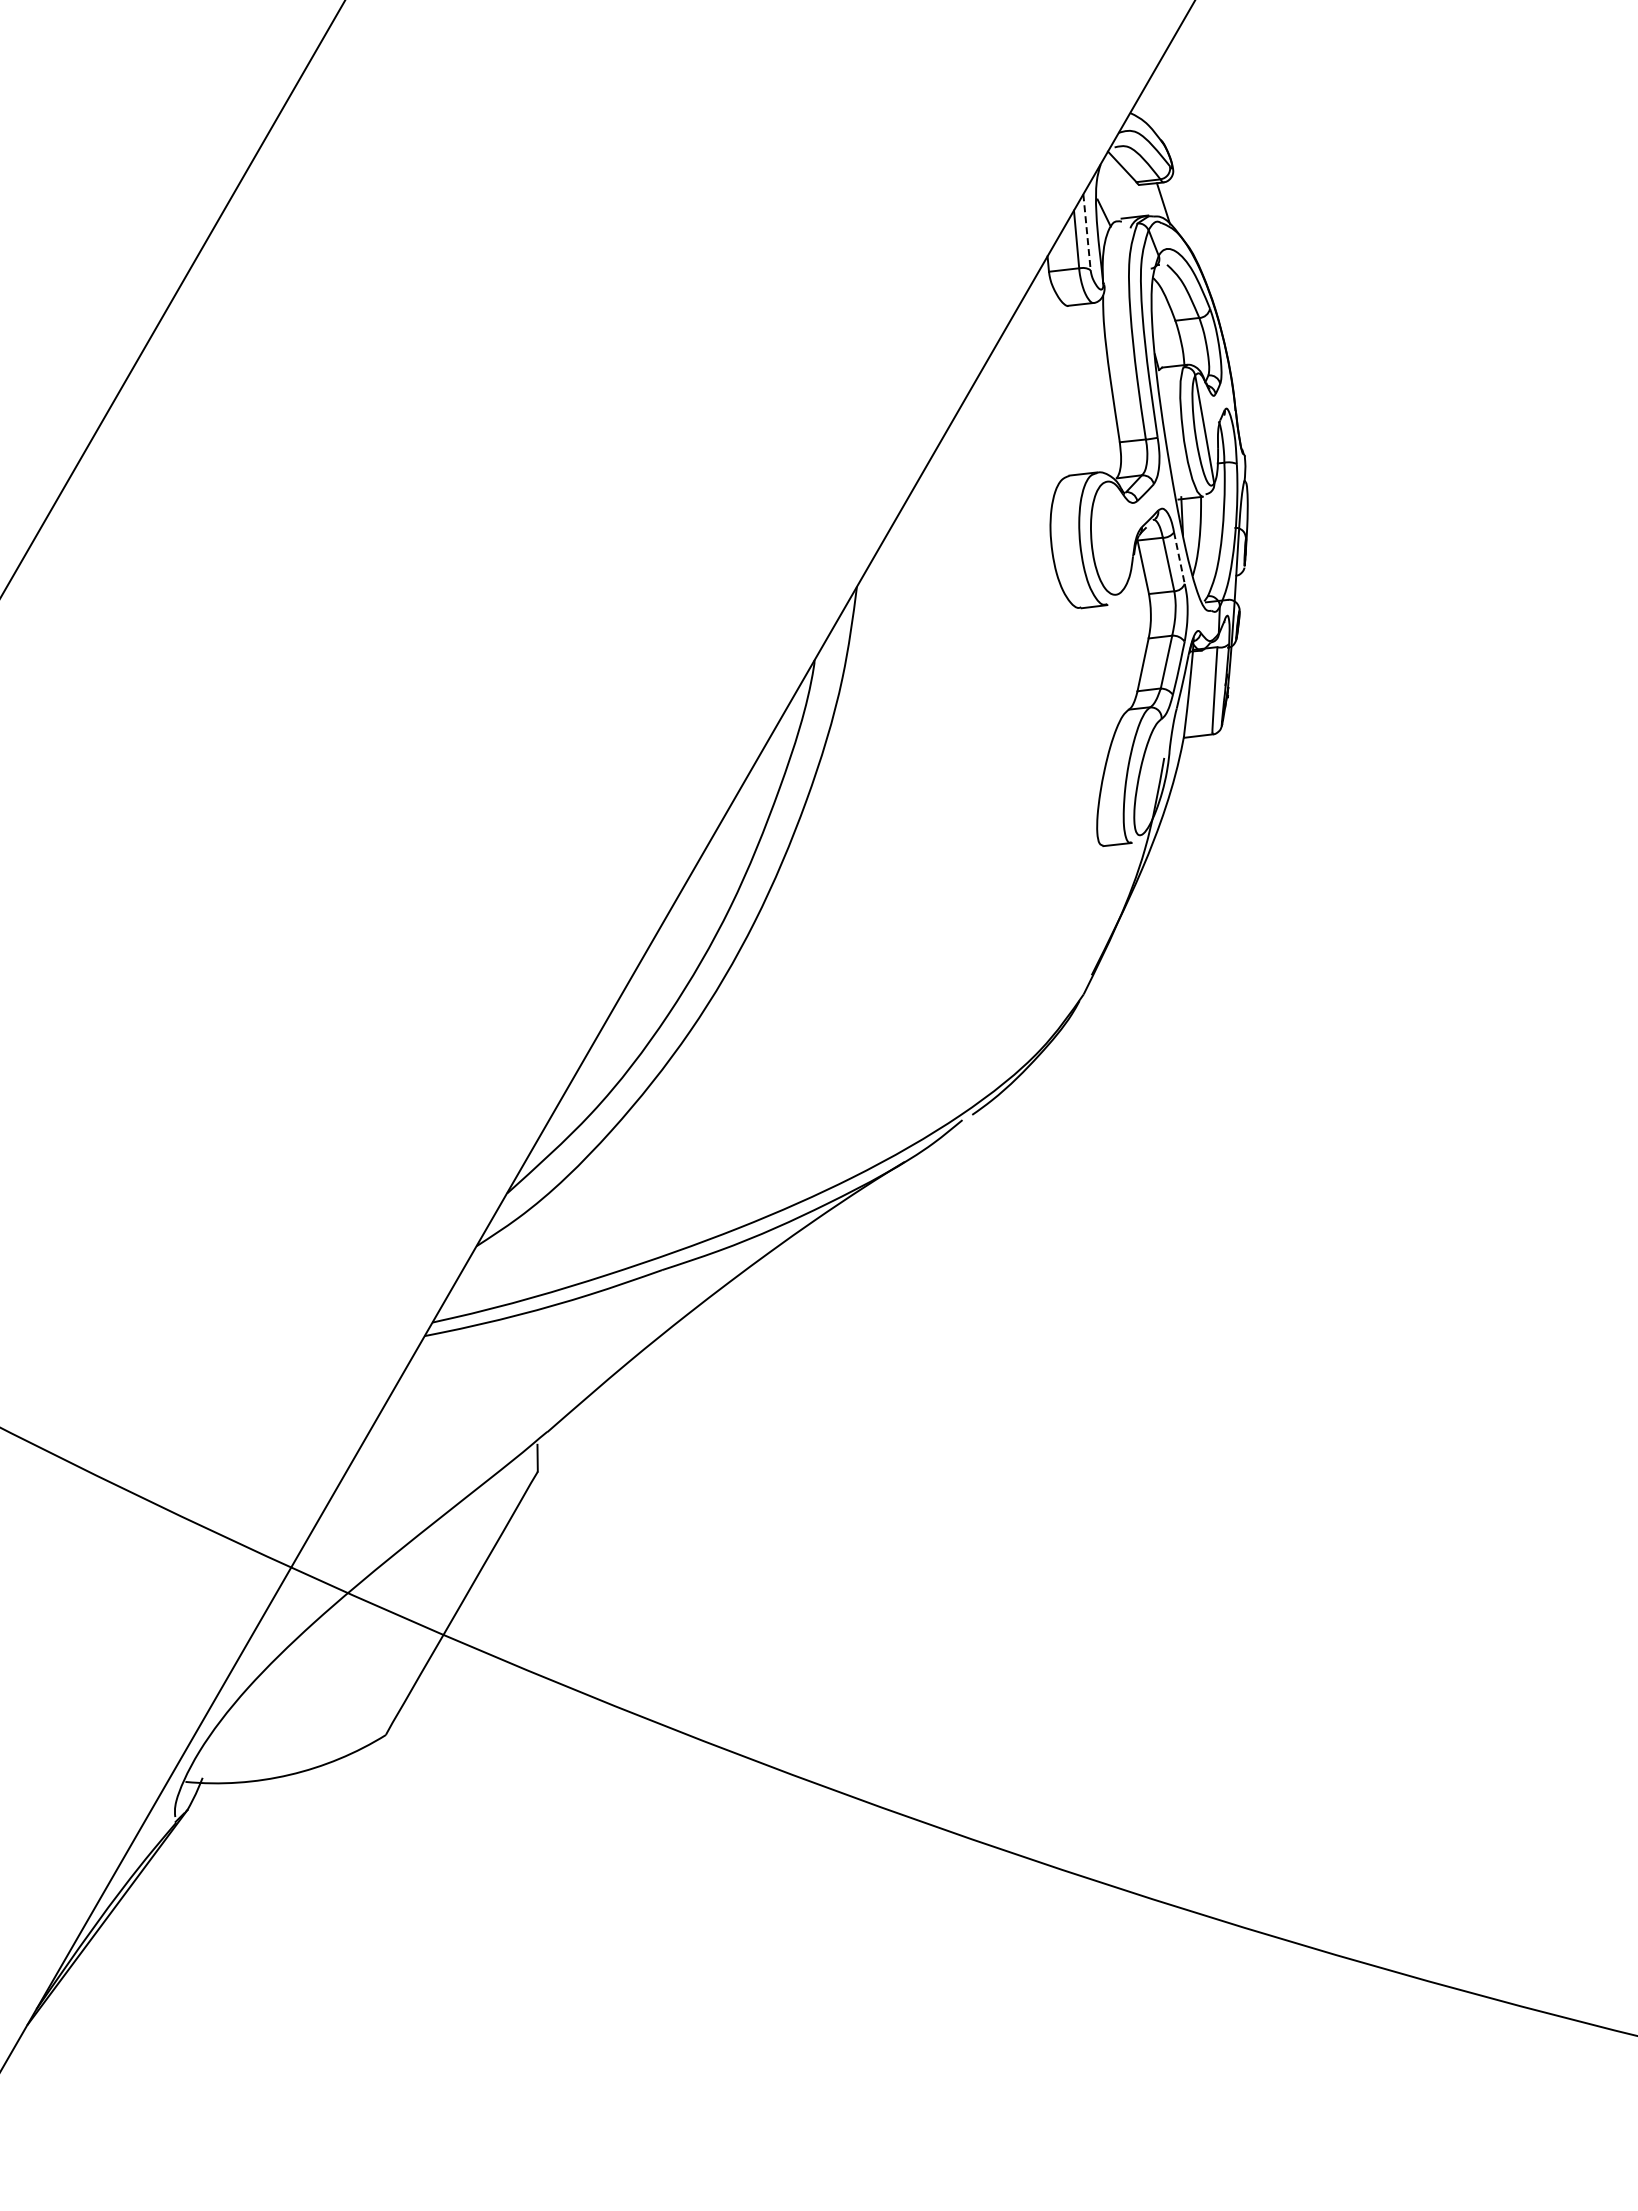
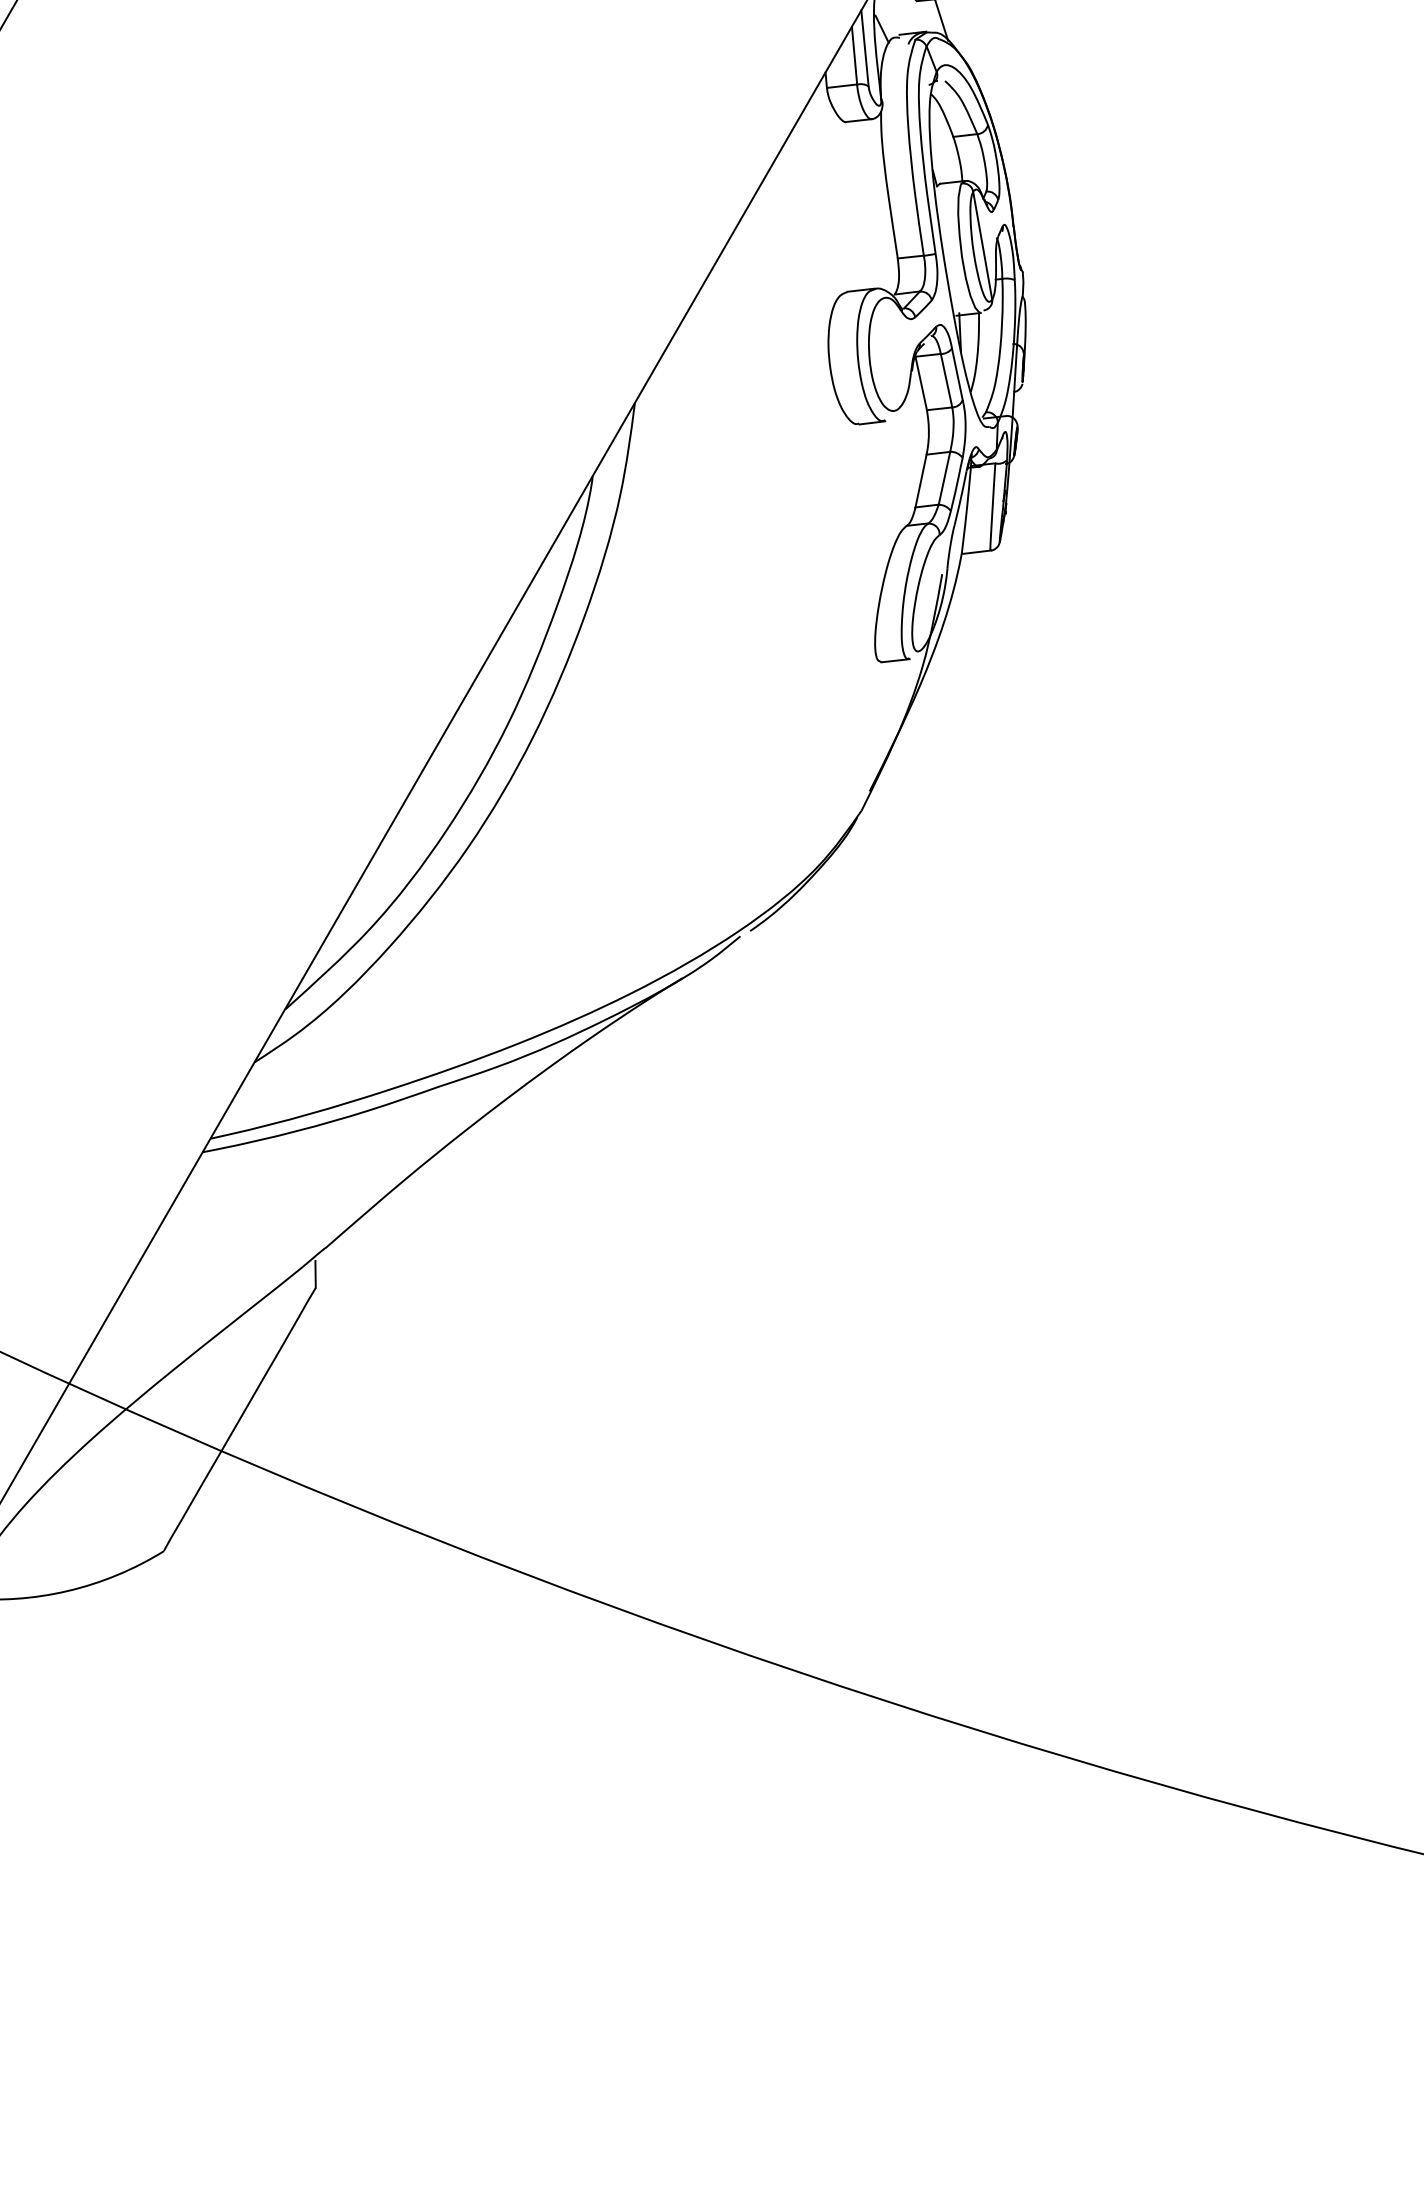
line: (1087, 232) -> (865, 48), dashed -> solid
line: (1179, 558) -> (957, 374), dashed -> solid

